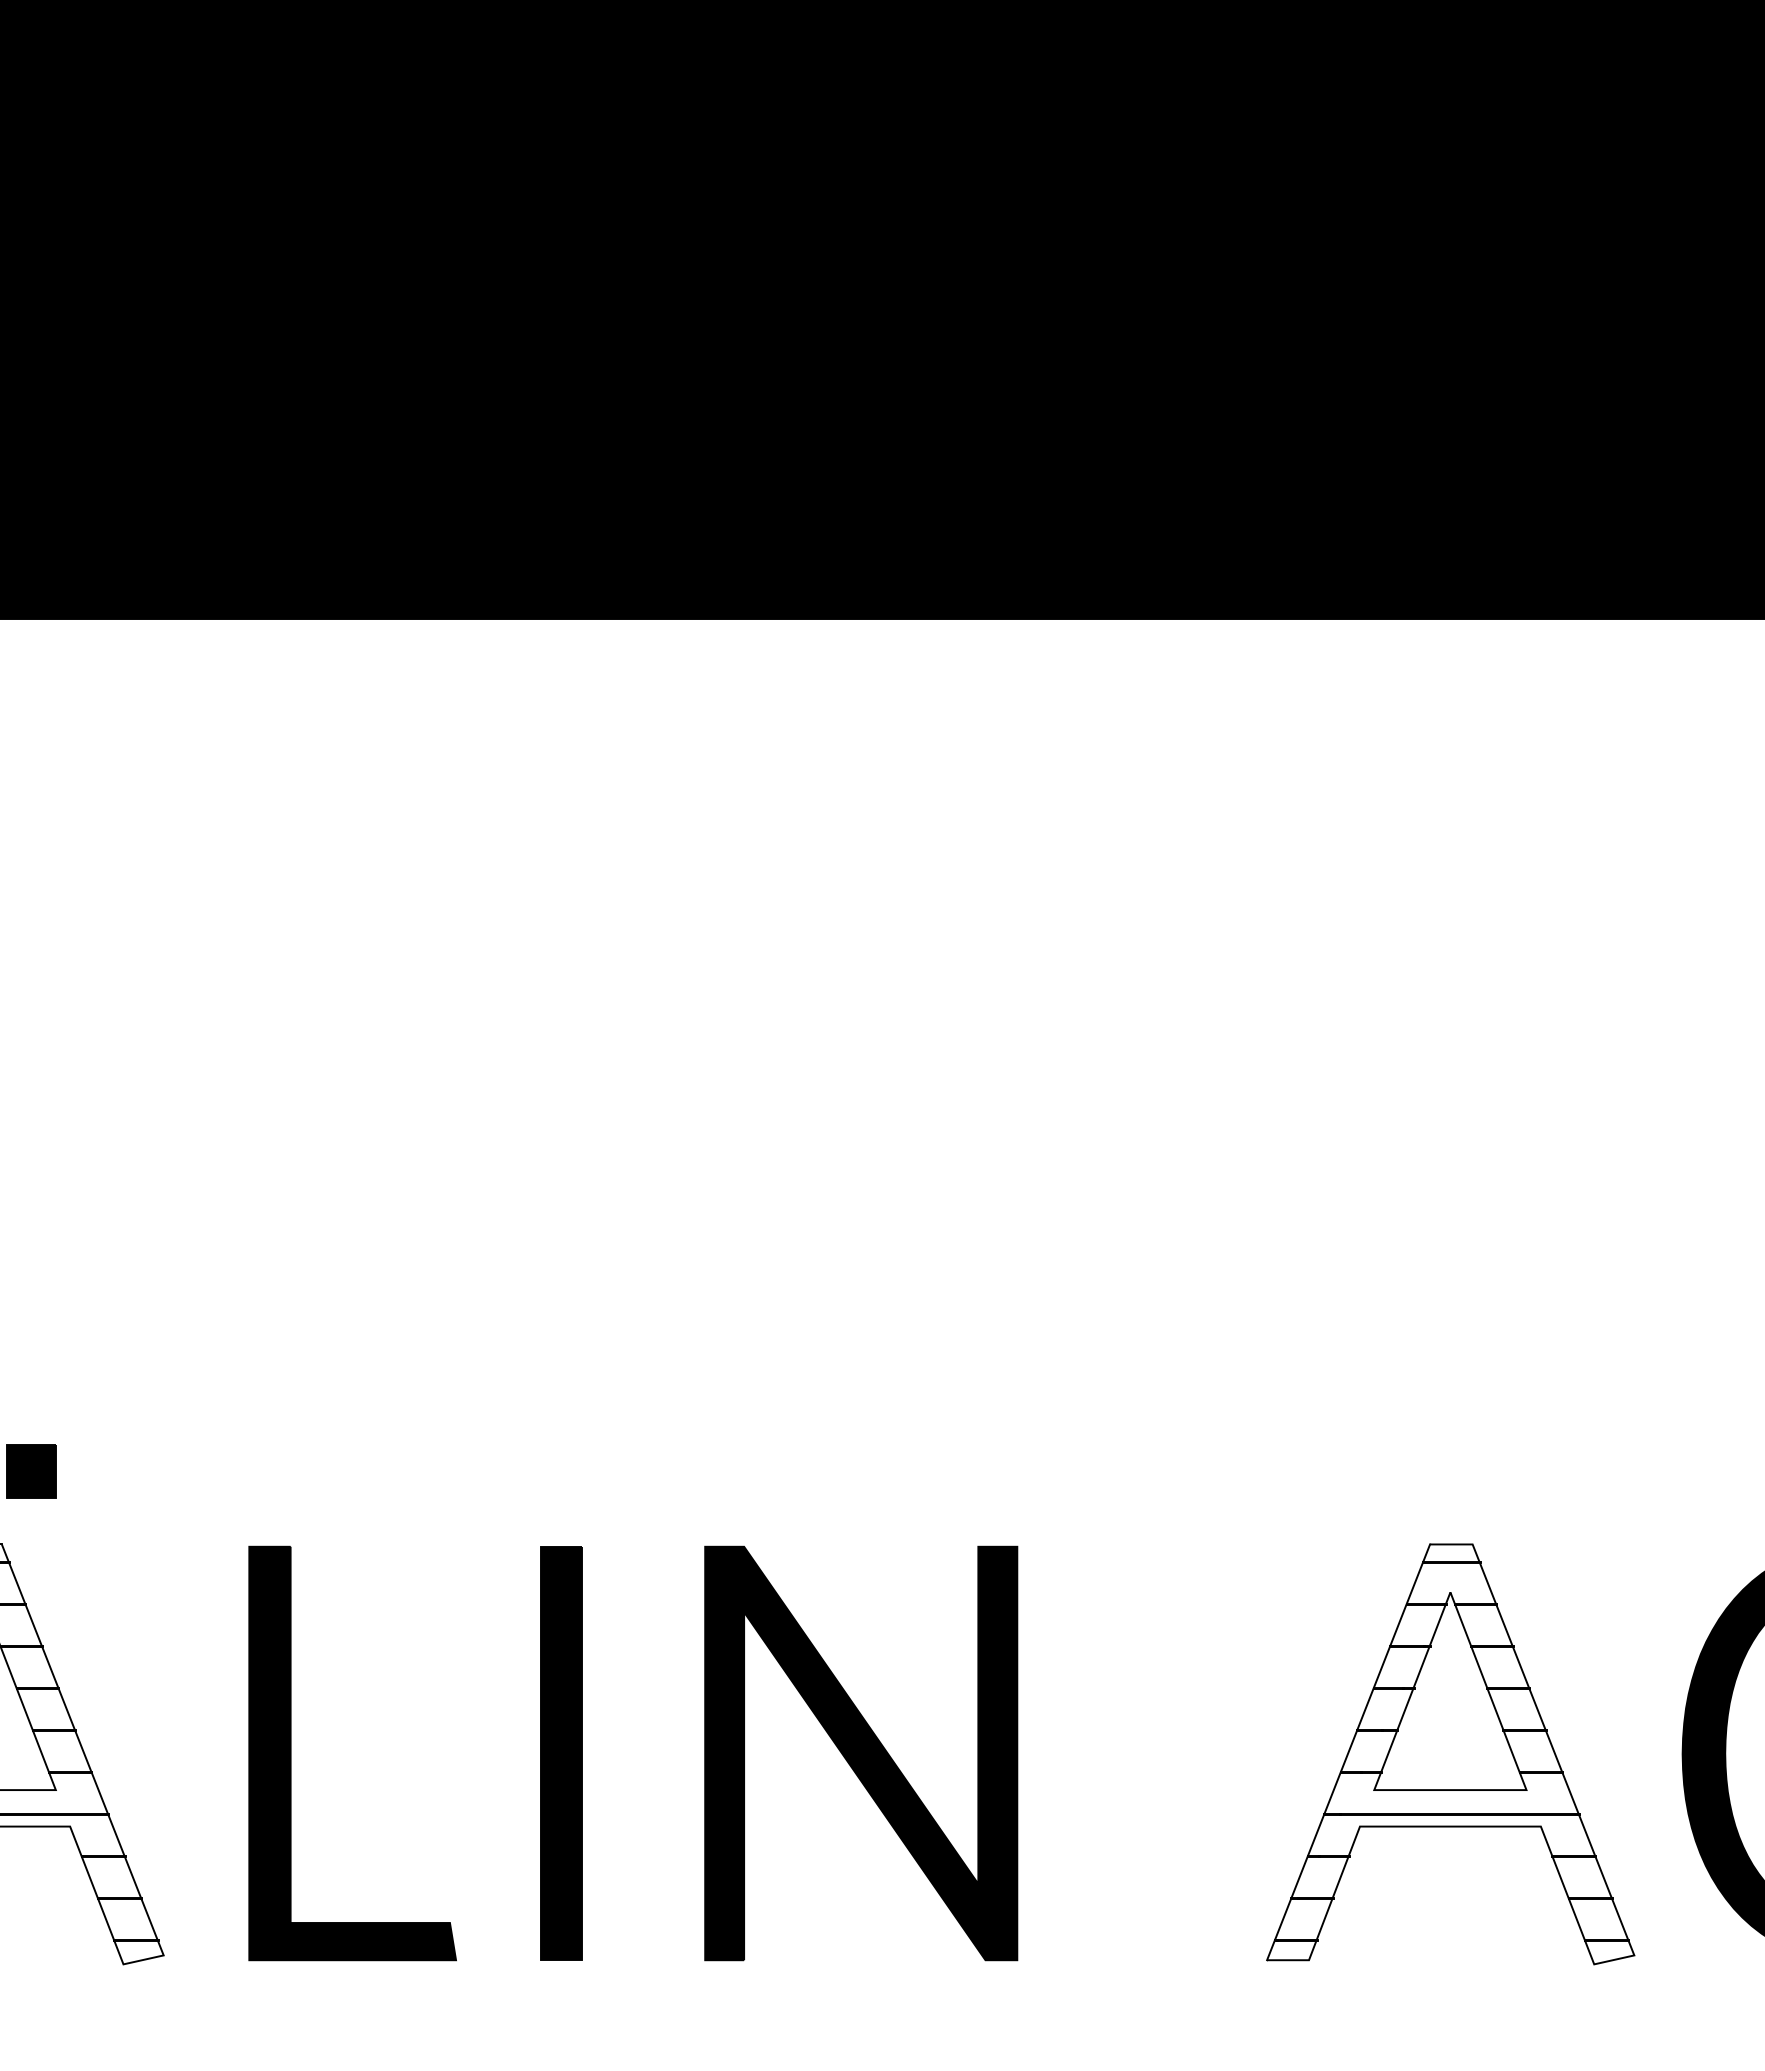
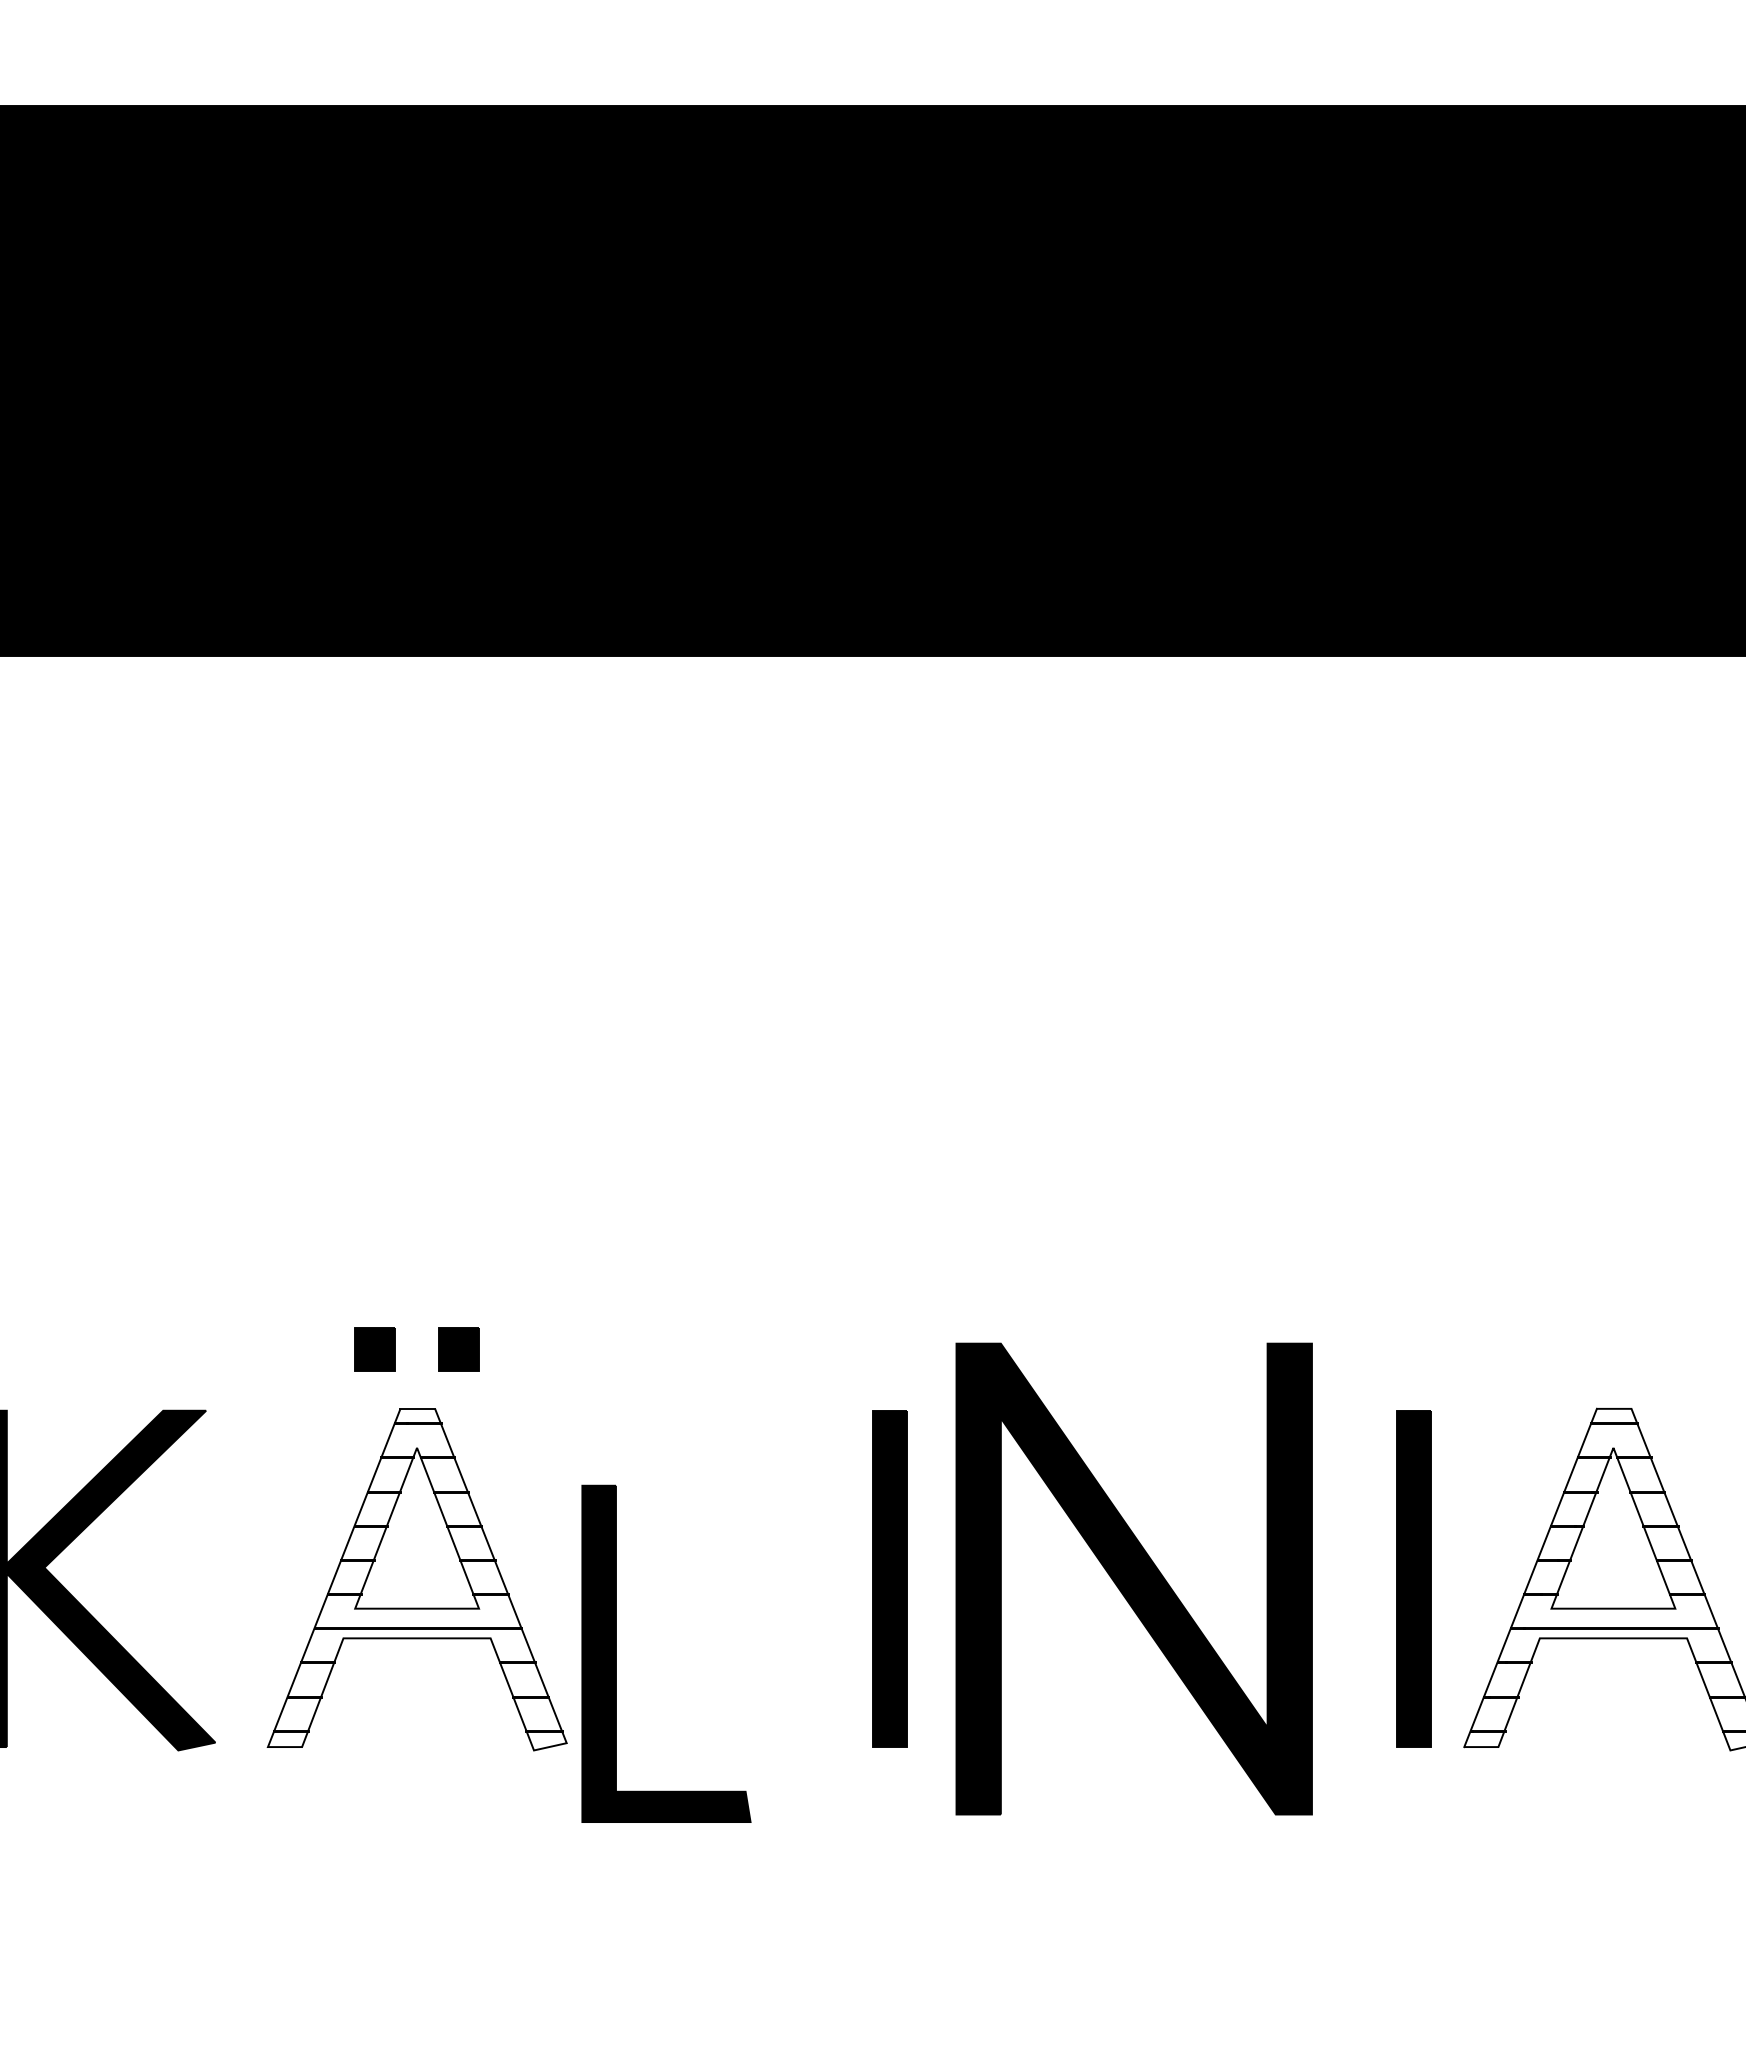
part: (291, 1752) -> (616, 1653), moved
part: (860, 1752) -> (1133, 1578), size x1.4
part: (1204, 1752) -> (1413, 1578), added

